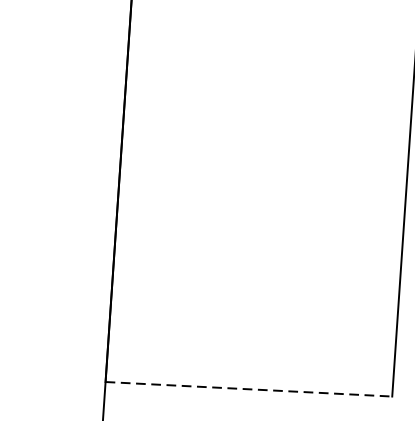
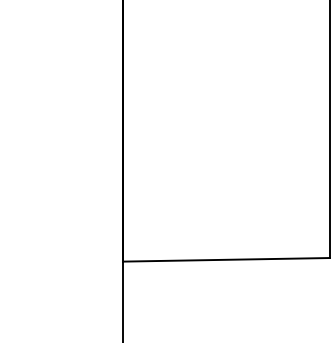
line: (249, 388) -> (226, 259), dashed -> solid

